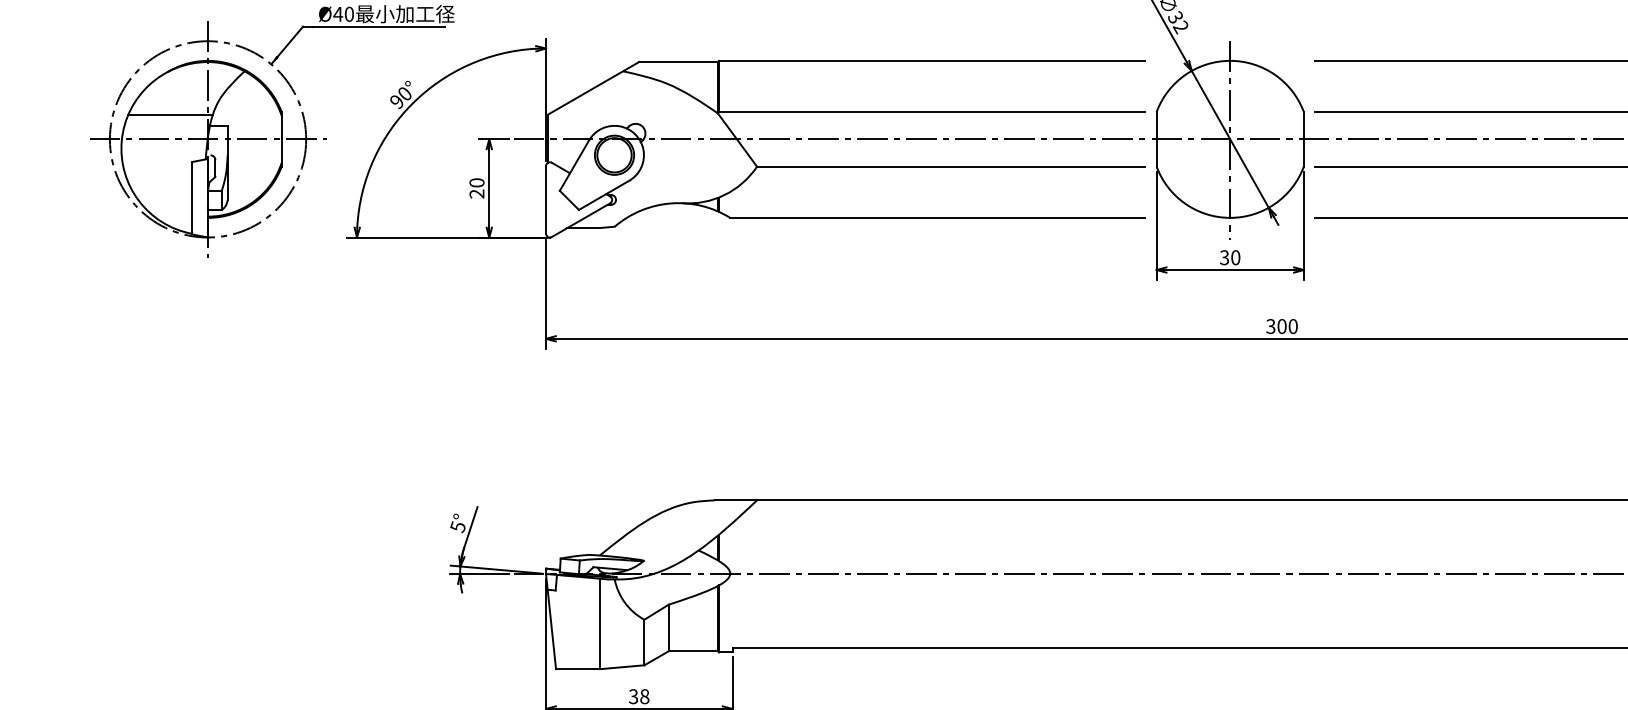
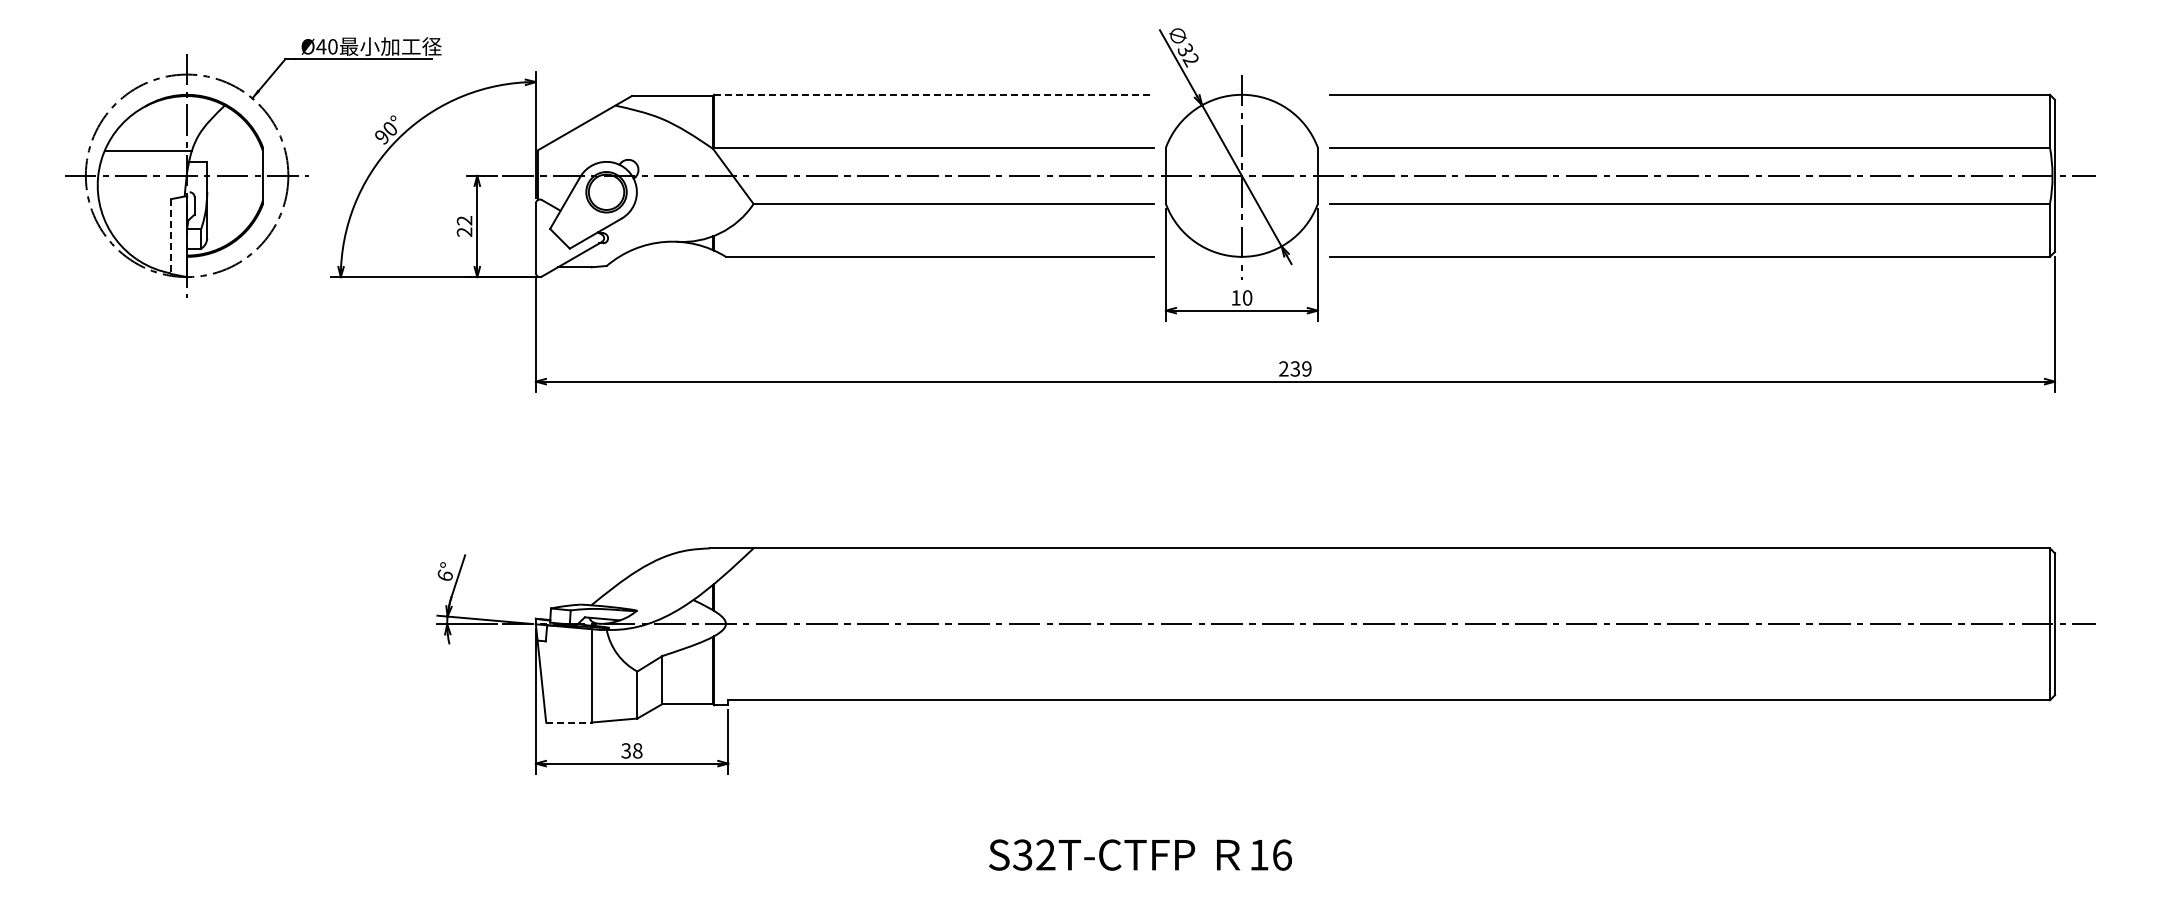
line: (932, 60) -> (934, 94), solid -> dashed
text: (476, 182) -> (464, 220), 20 -> 22
line: (192, 199) -> (171, 237), solid -> dashed
text: (1224, 257) -> (1235, 297), 30 -> 10
text: (1282, 326) -> (1295, 368), 300 -> 239
text: (457, 526) -> (444, 575), 5° -> 6°
line: (577, 669) -> (568, 722), solid -> dashed

